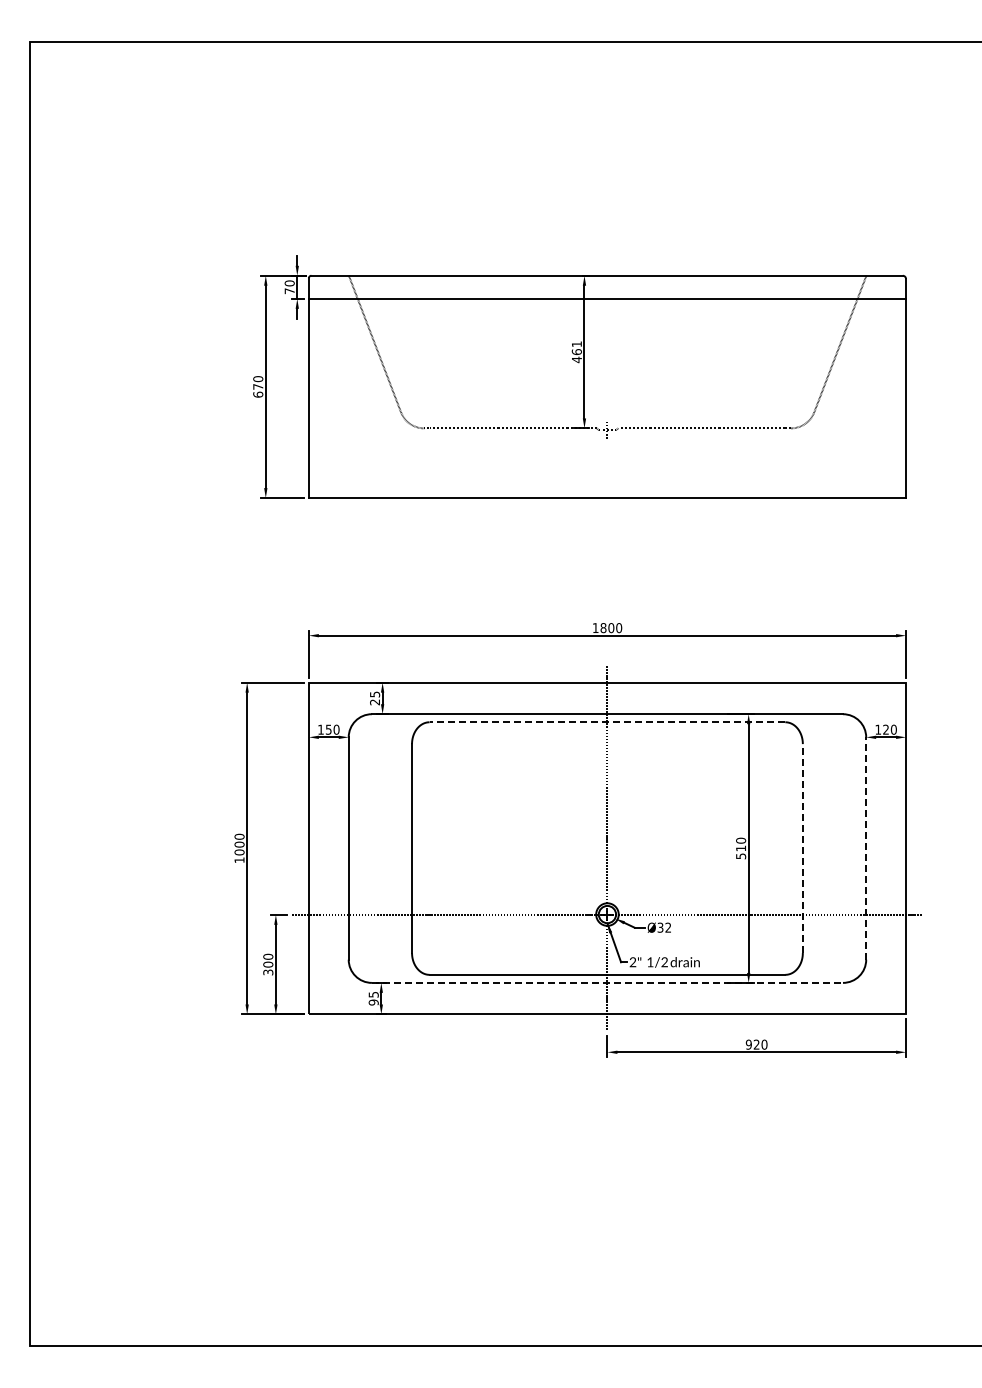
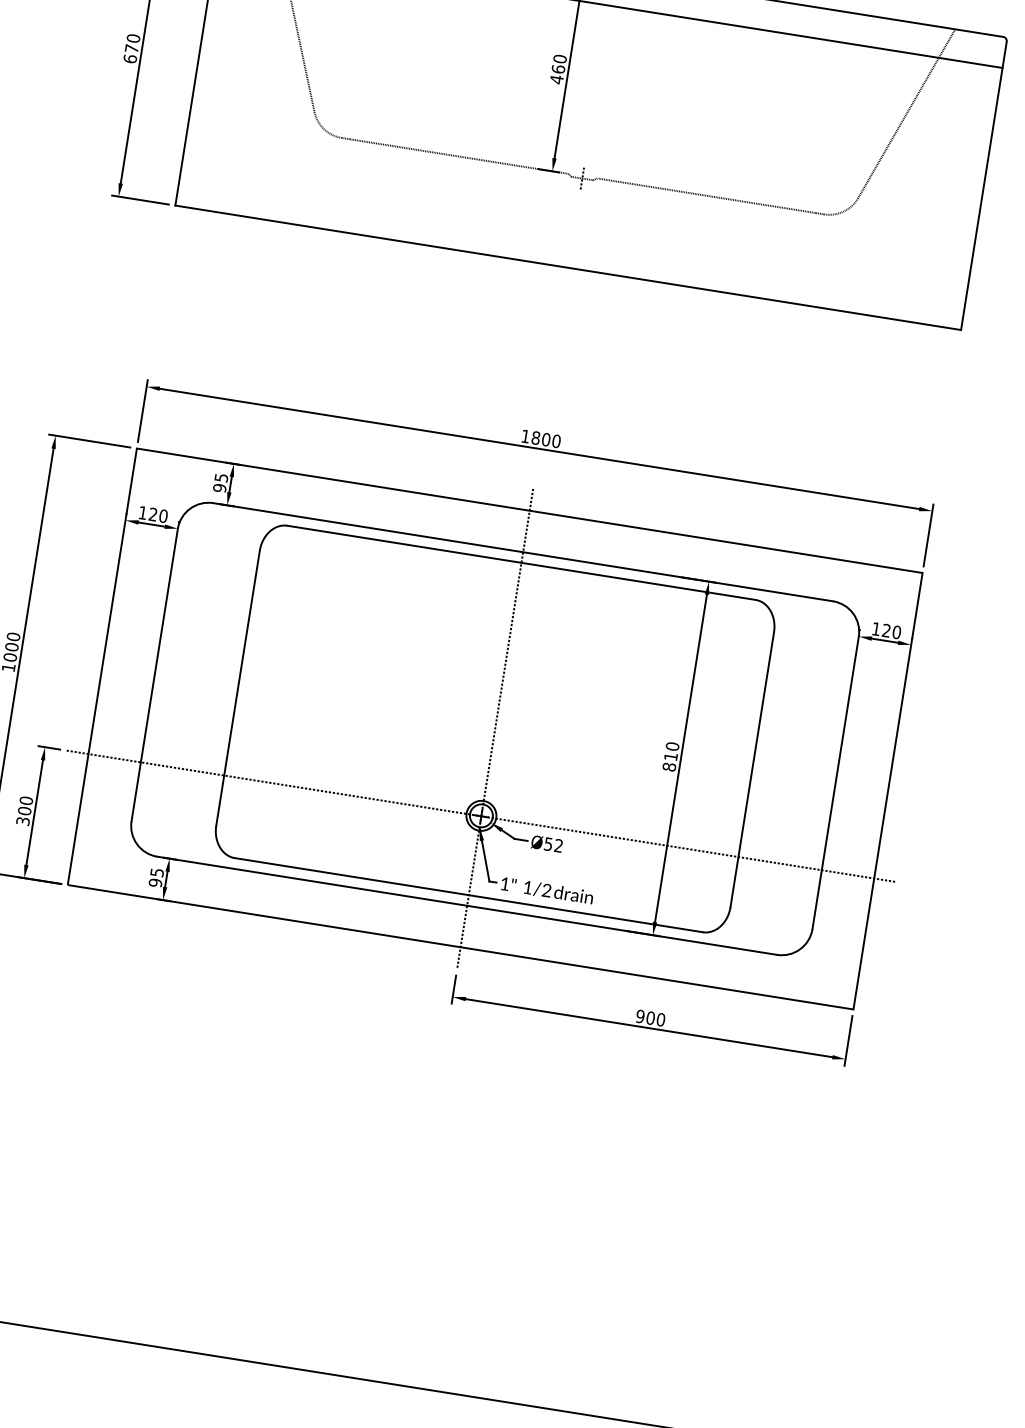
text: (576, 344) -> (559, 59), 461 -> 460
text: (375, 702) -> (220, 488), 25 -> 95
line: (607, 722) -> (521, 563), dashed -> solid
text: (328, 729) -> (152, 514), 150 -> 120
line: (802, 848) -> (751, 769), dashed -> solid
line: (866, 848) -> (836, 782), dashed -> solid
text: (741, 856) -> (669, 767), 510 -> 810
text: (660, 926) -> (548, 842), Ø32 -> Ø52
text: (632, 962) -> (504, 884), 2" -> 1"
line: (607, 982) -> (467, 905), dashed -> solid
text: (756, 1044) -> (650, 1017), 920 -> 900

